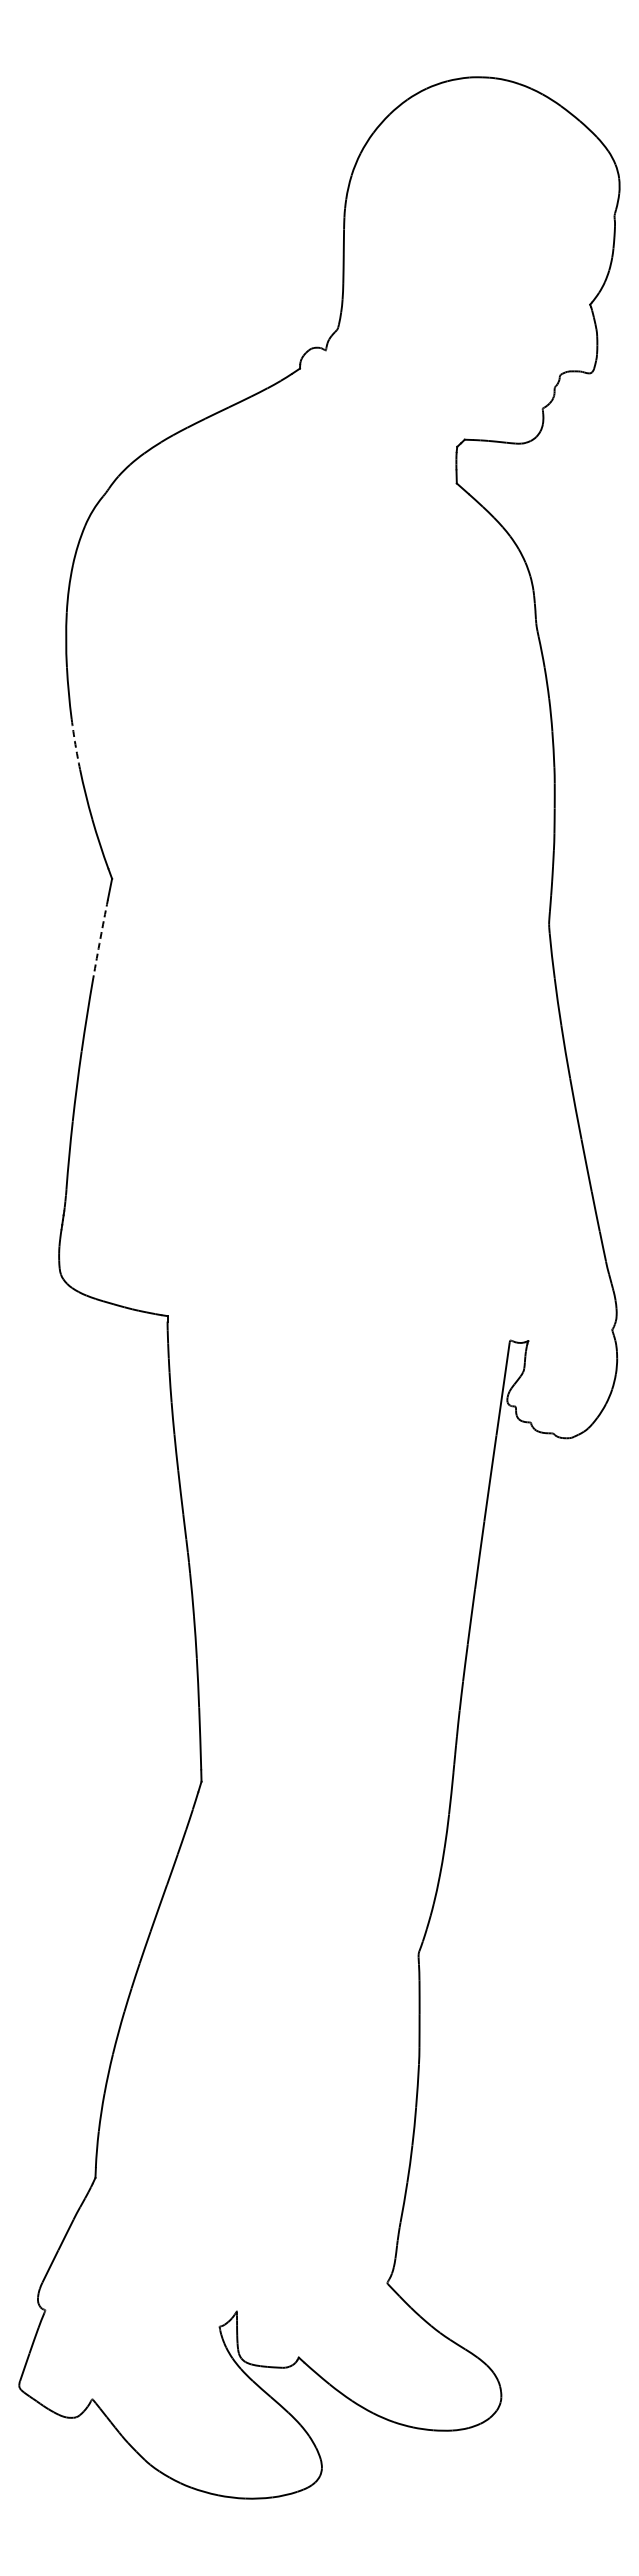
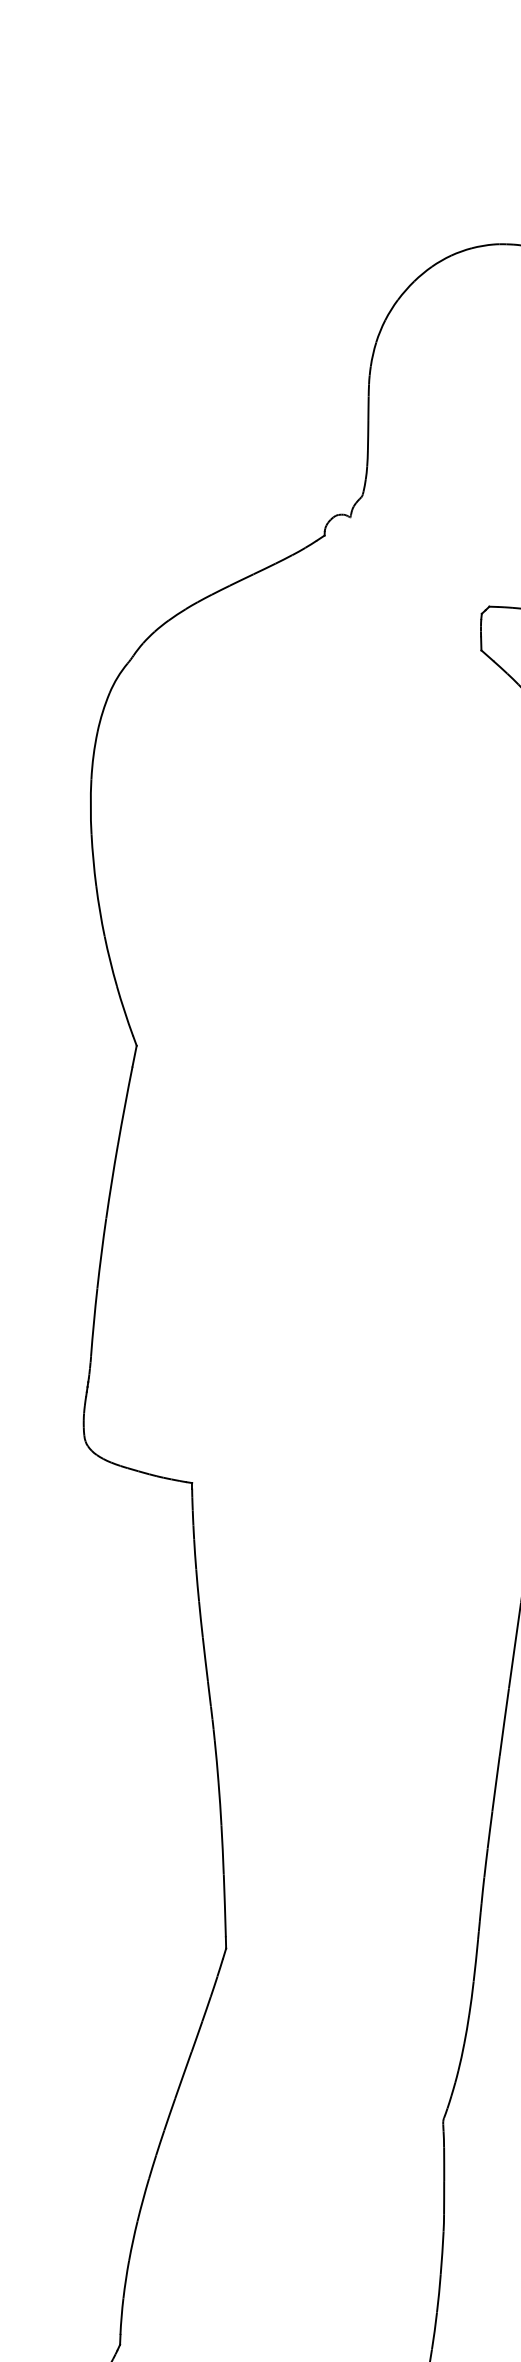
arc: (75, 744) -> (100, 911), dashed -> solid
arc: (100, 938) -> (125, 1105), dashed -> solid

